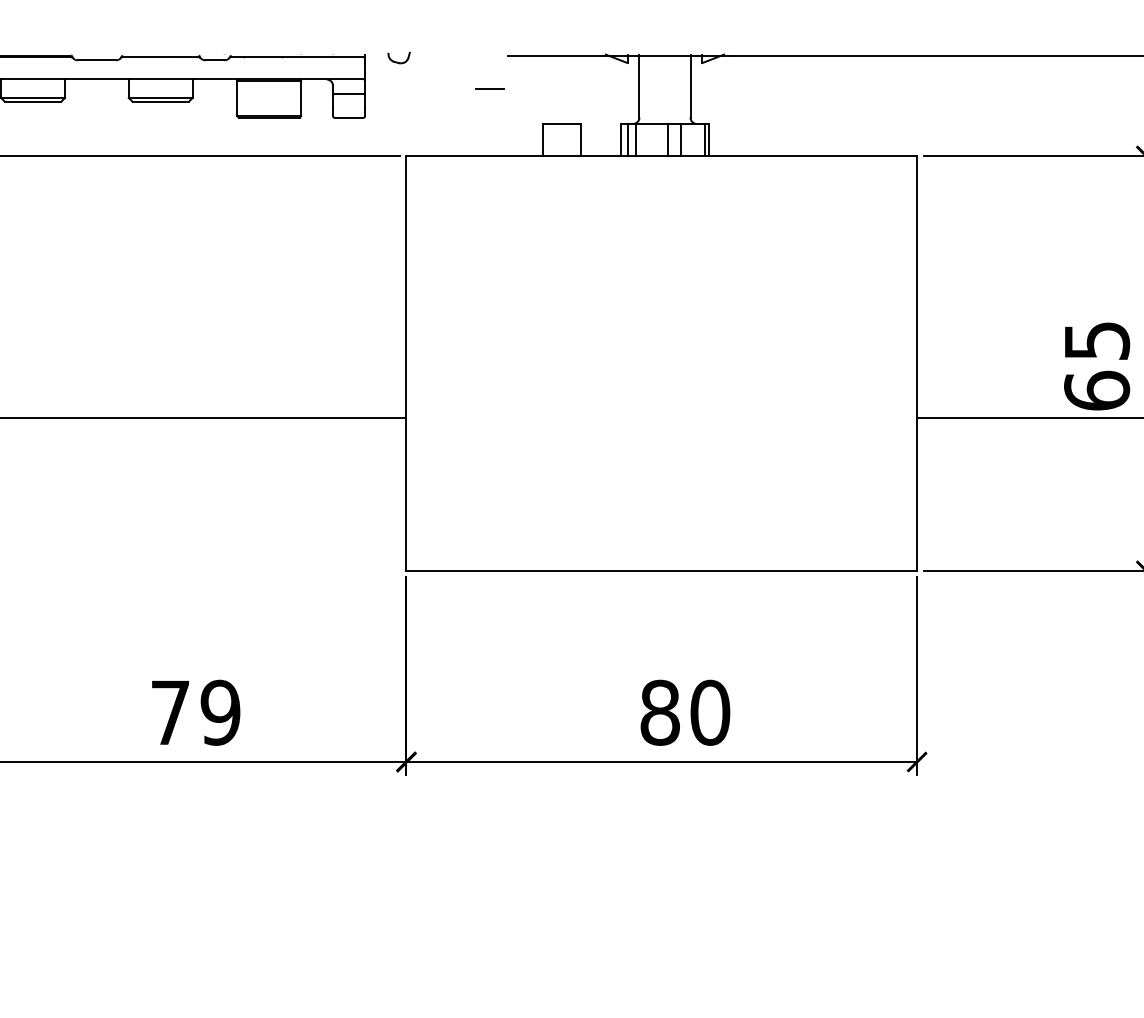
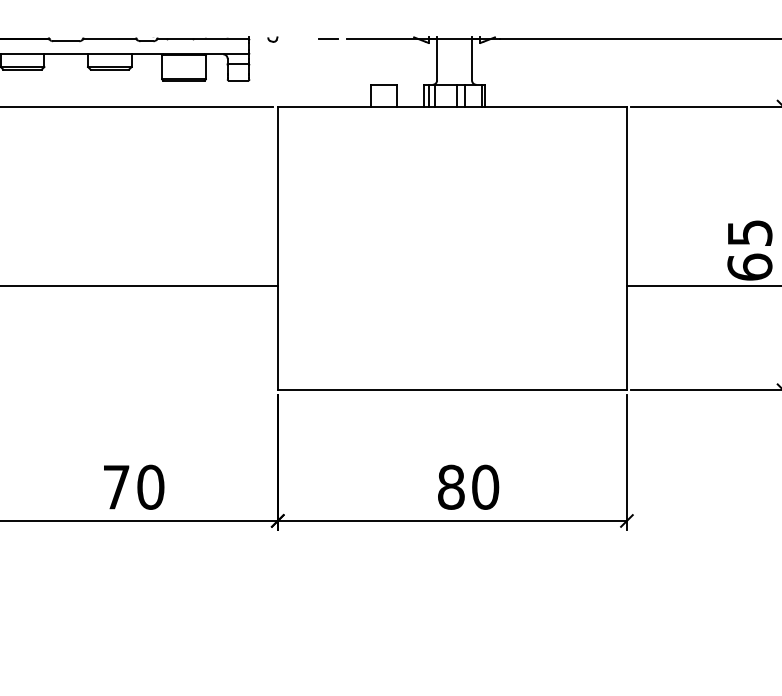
part: (398, 57) -> (272, 39), size x0.62
line: (489, 88) -> (328, 38), moved
text: (220, 711) -> (150, 486), 79 -> 70

